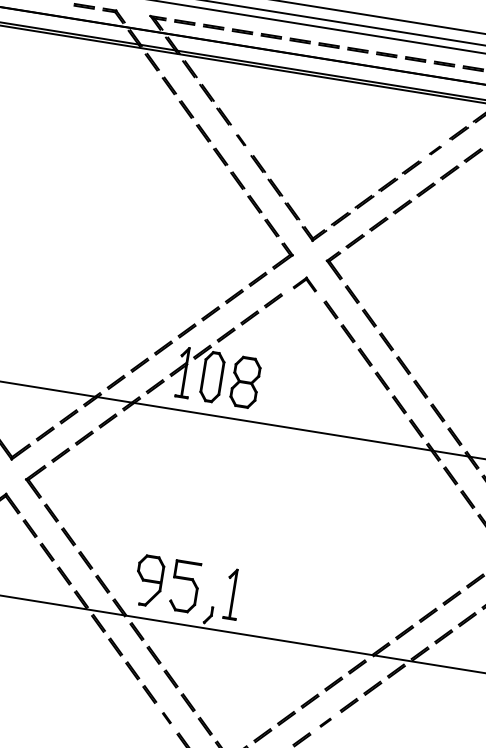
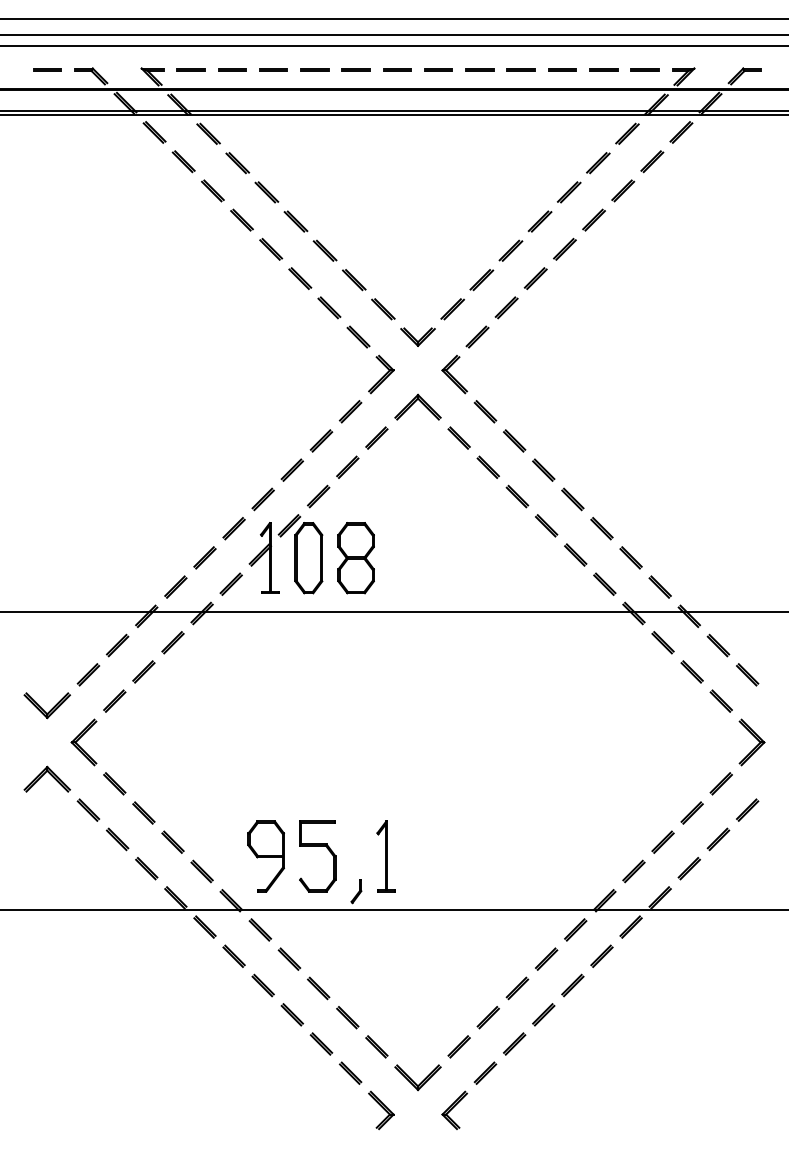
part: (240, 140) -> (295, 221), size x1.67
part: (434, 150) -> (568, 192), size x1.67
part: (305, 283) -> (417, 406), size x1.43
part: (166, 717) -> (321, 1043), size x1.67
part: (325, 722) -> (543, 1014), size x1.67

